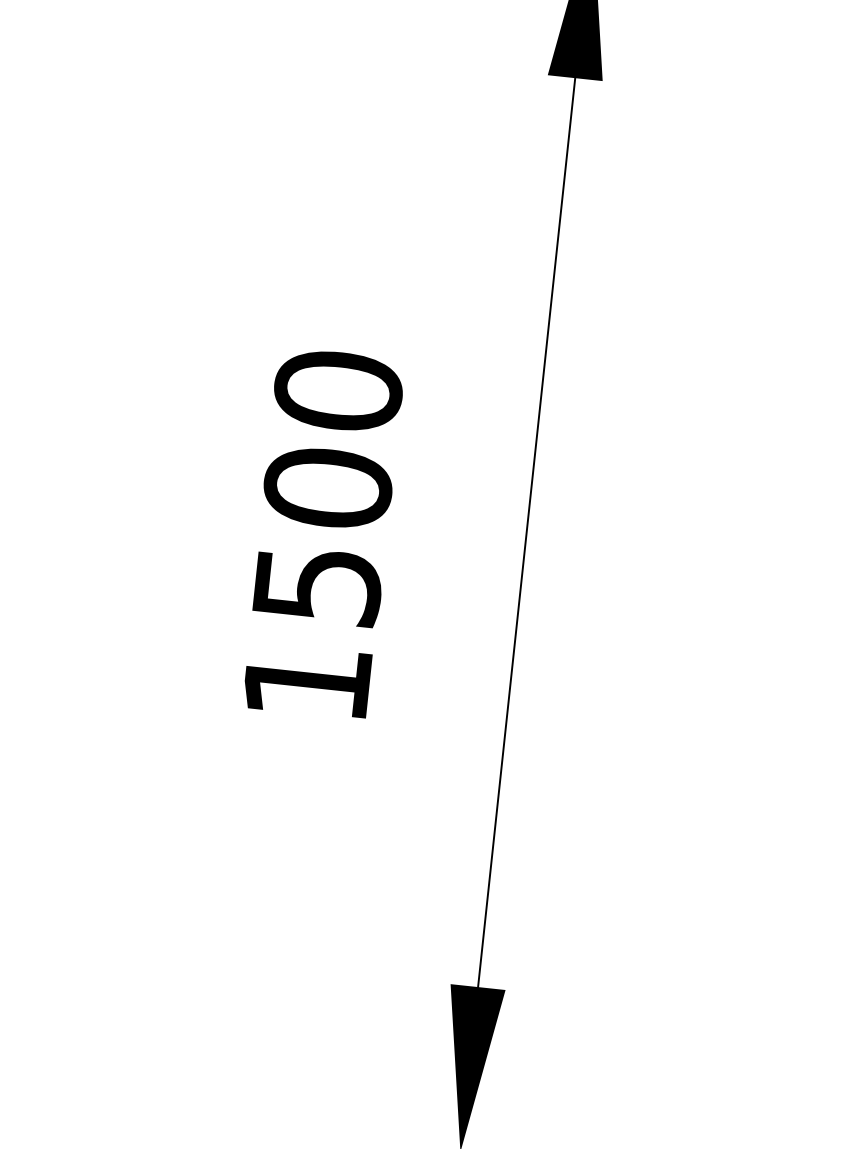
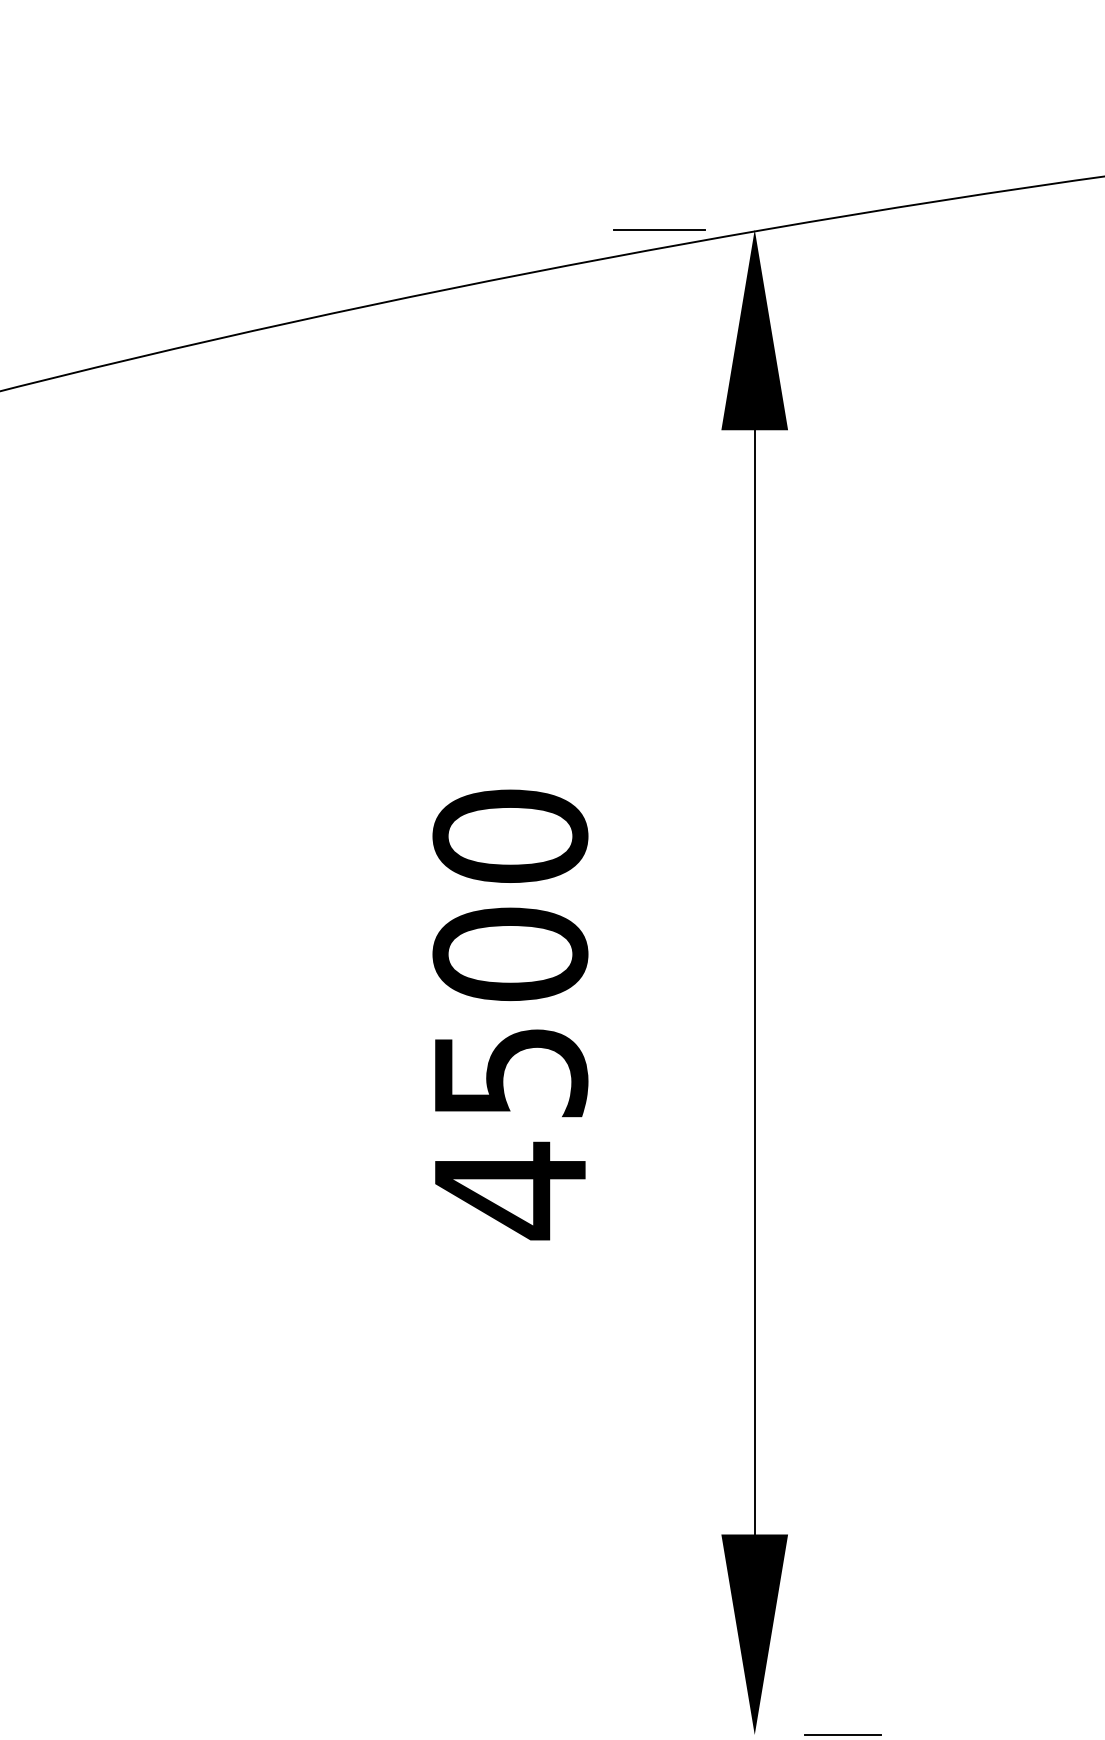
text: (307, 682) -> (510, 1190), 1500 -> 4500

